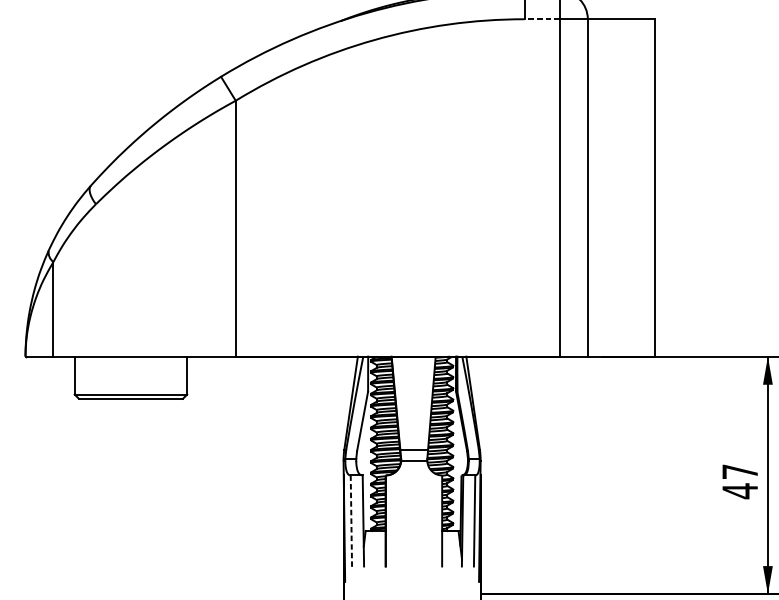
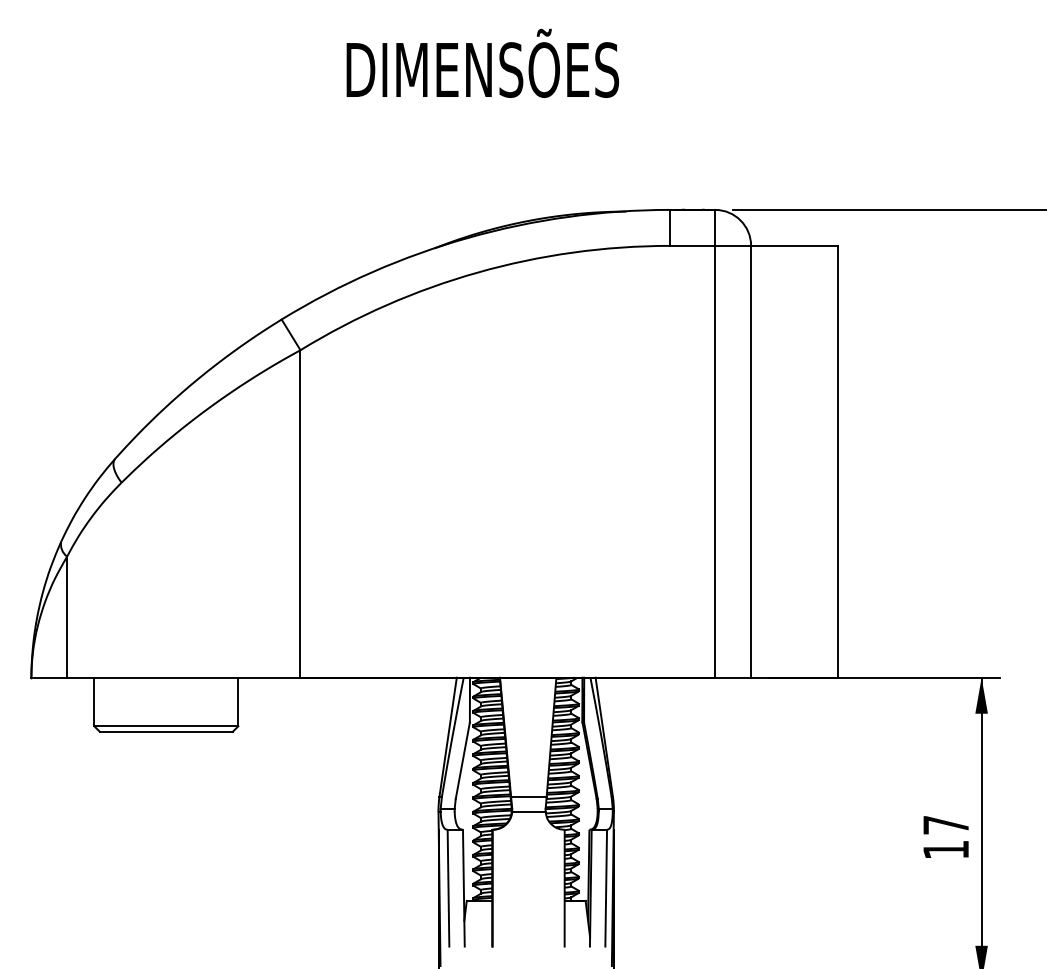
line: (542, 18) -> (692, 245), dashed -> solid
text: (739, 490) -> (945, 849), 47 -> 17
line: (351, 522) -> (448, 889), dashed -> solid

